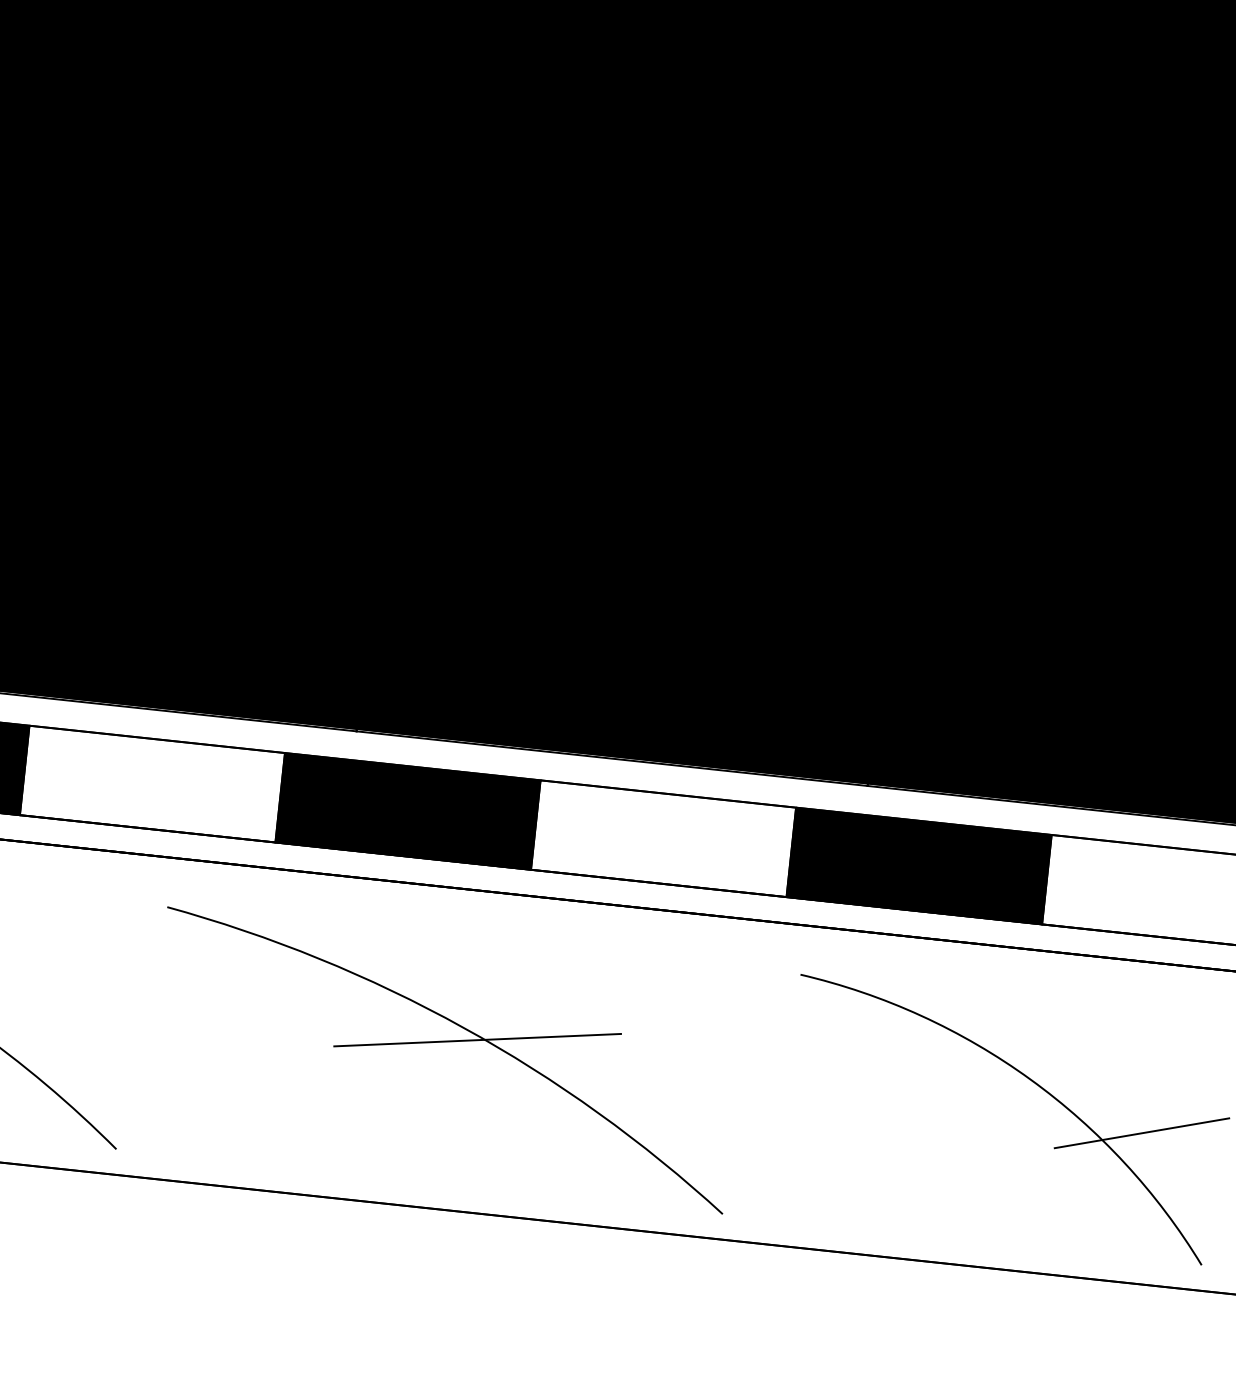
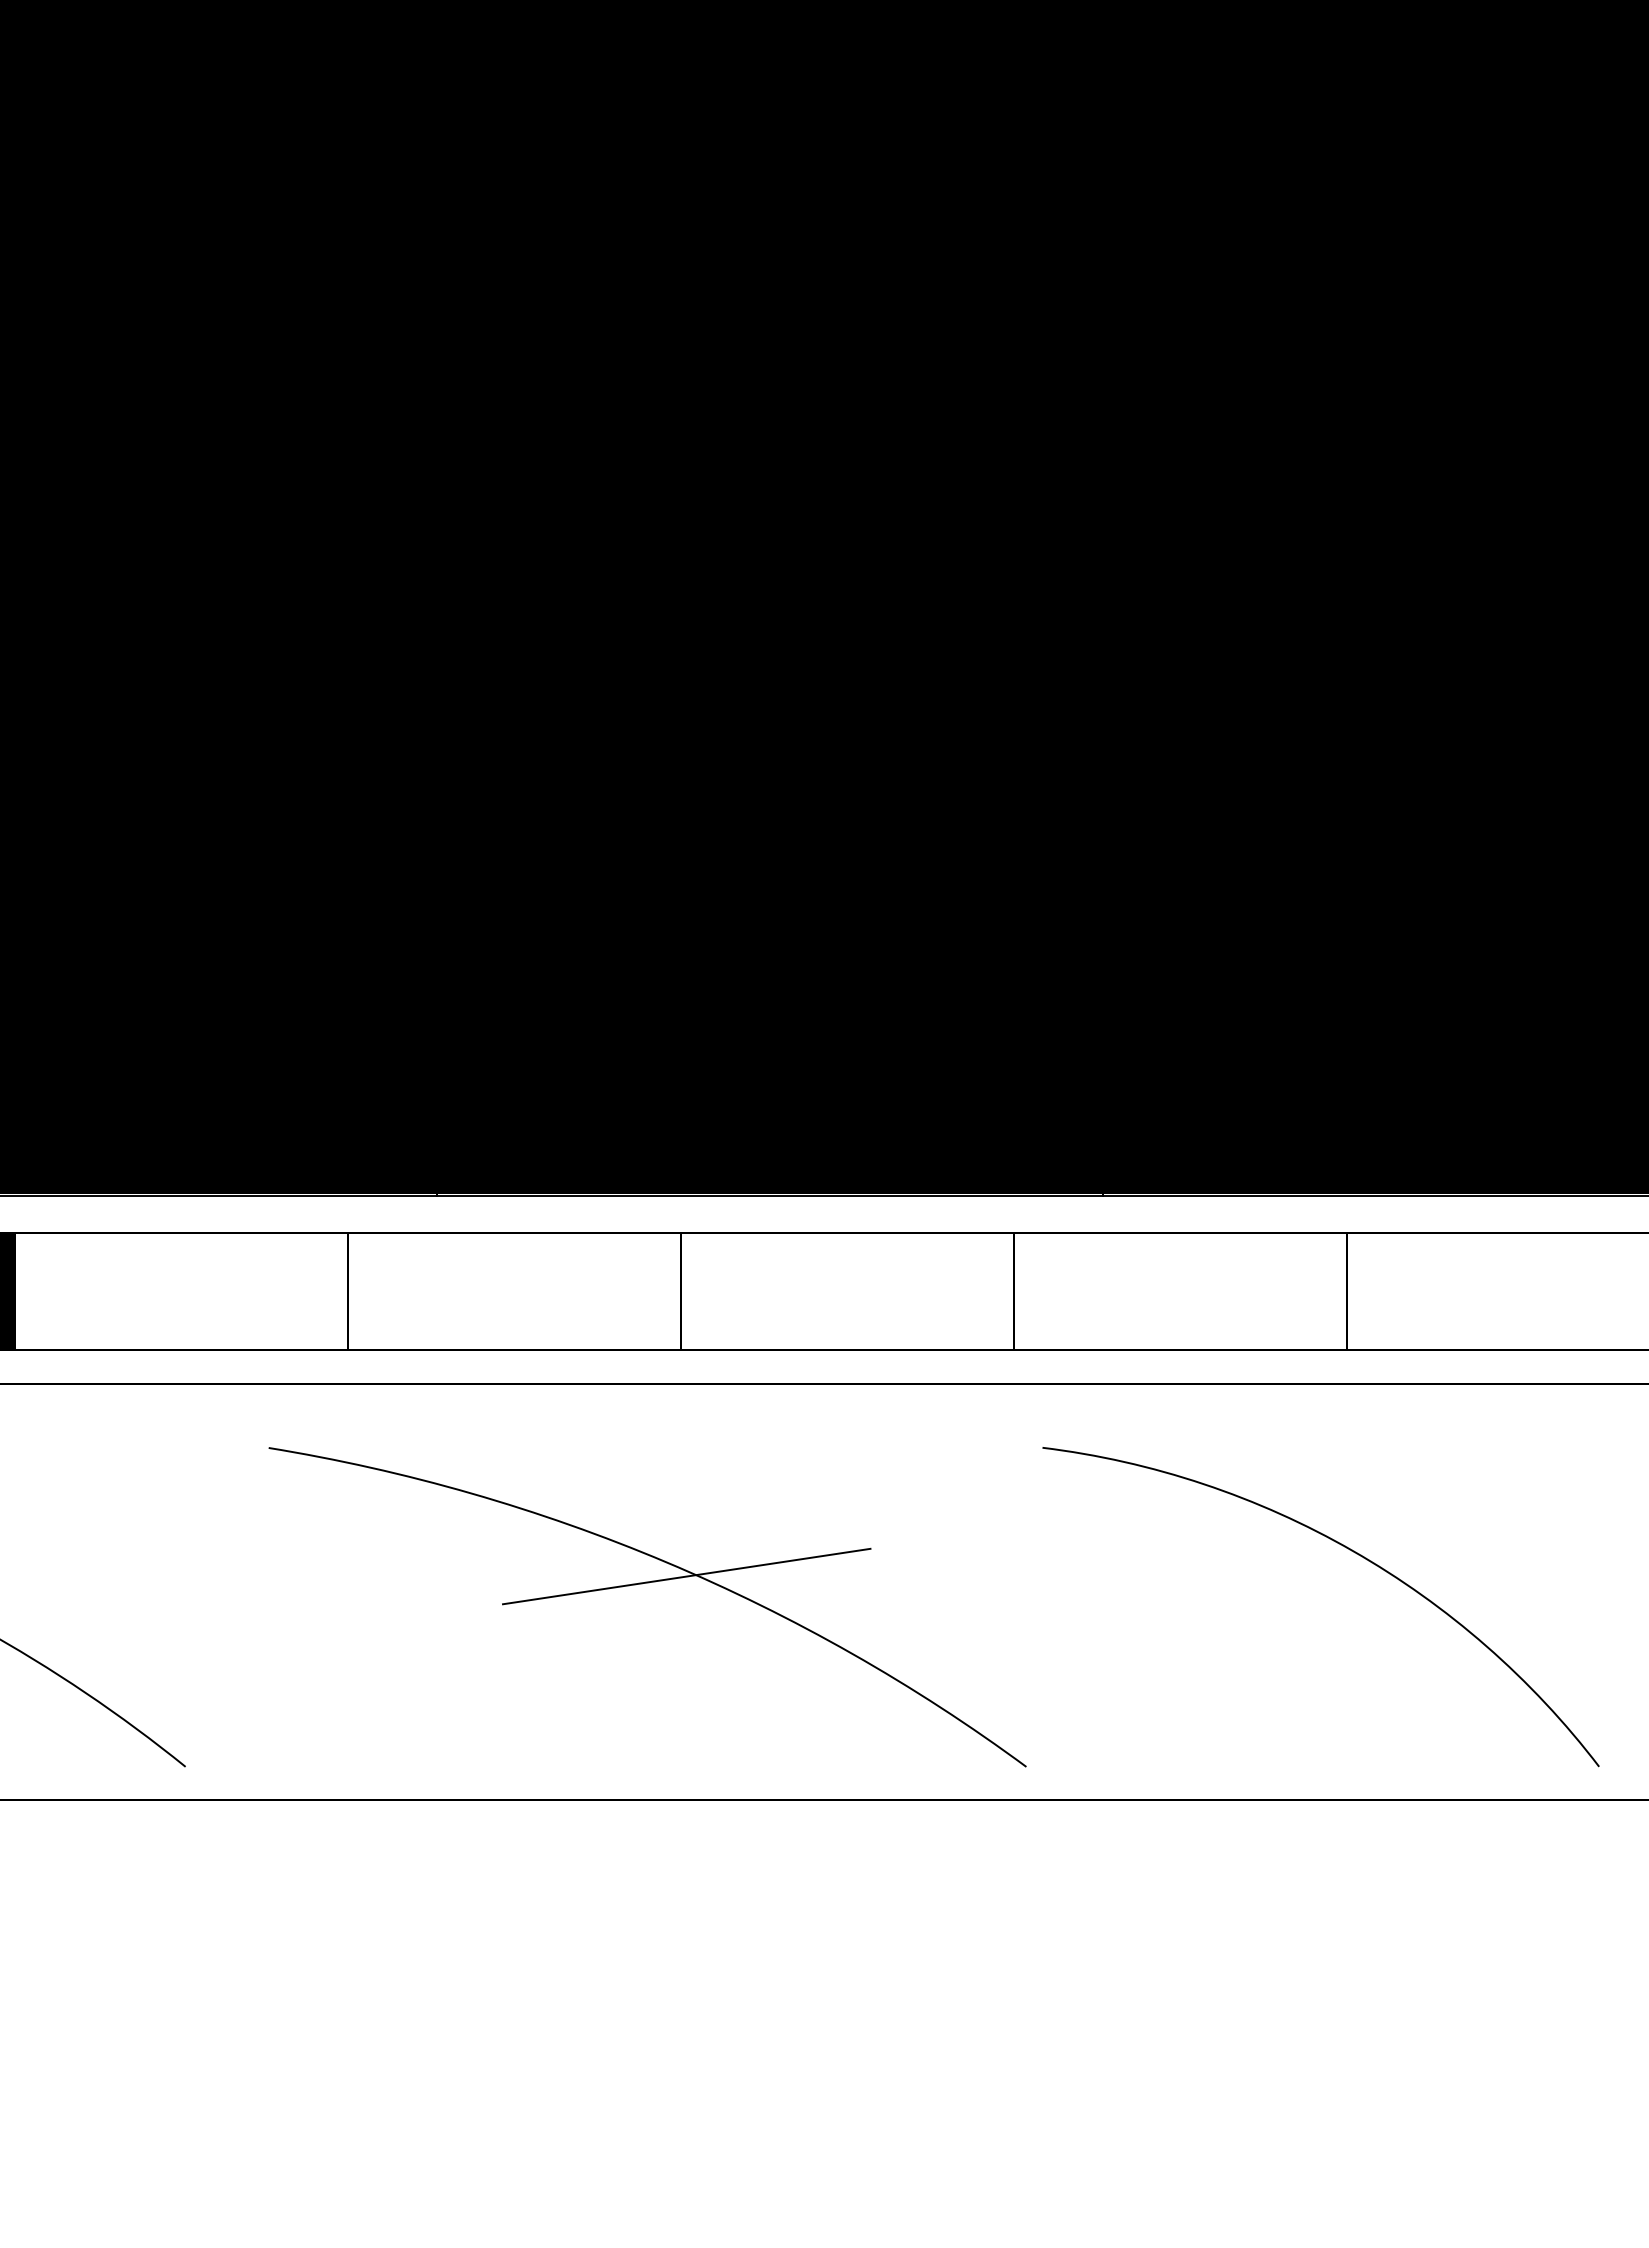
fill: (407, 811) -> (514, 1291), removed
fill: (918, 865) -> (1179, 1291), removed
part: (443, 1042) -> (642, 1584), moved
line: (1141, 1132) -> (1503, 1604), removed

